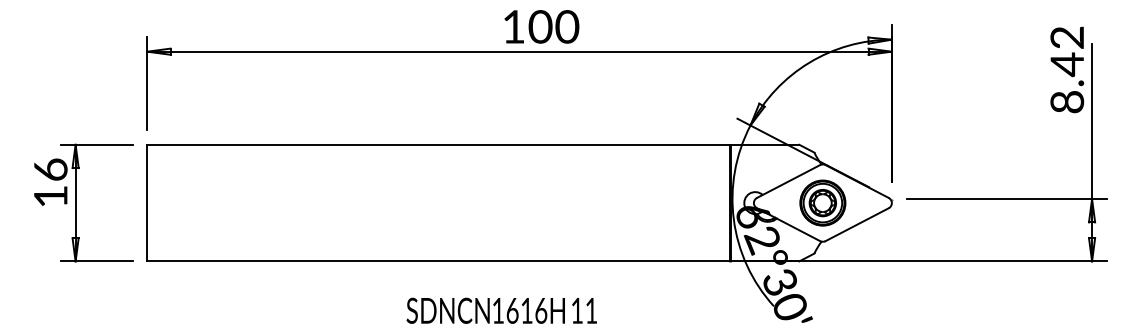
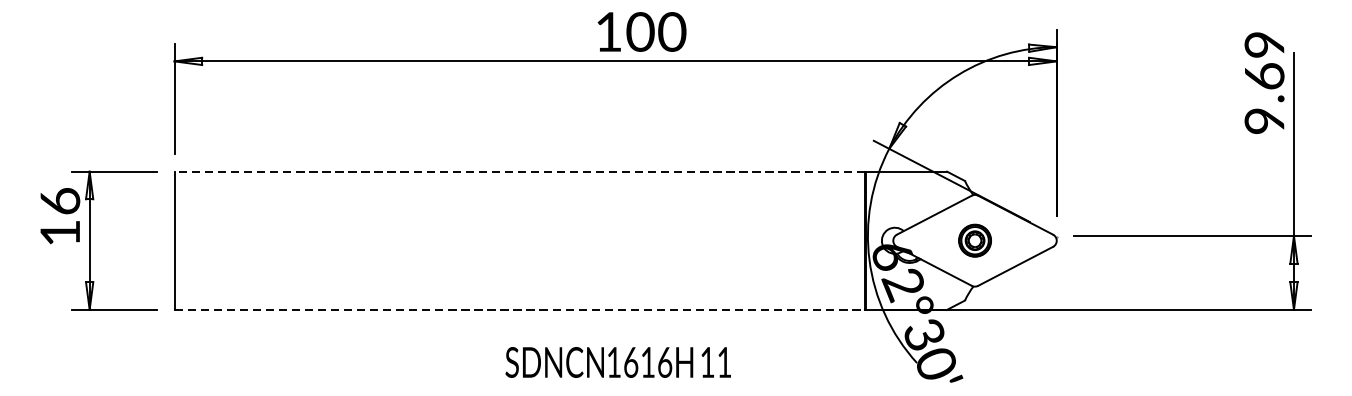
text: (1067, 69) -> (1264, 82), 8.42 -> 9.69
line: (438, 144) -> (519, 171), solid -> dashed
part: (822, 202) -> (974, 240), size x0.6
line: (439, 261) -> (520, 309), solid -> dashed
text: (501, 310) -> (617, 362), moved

